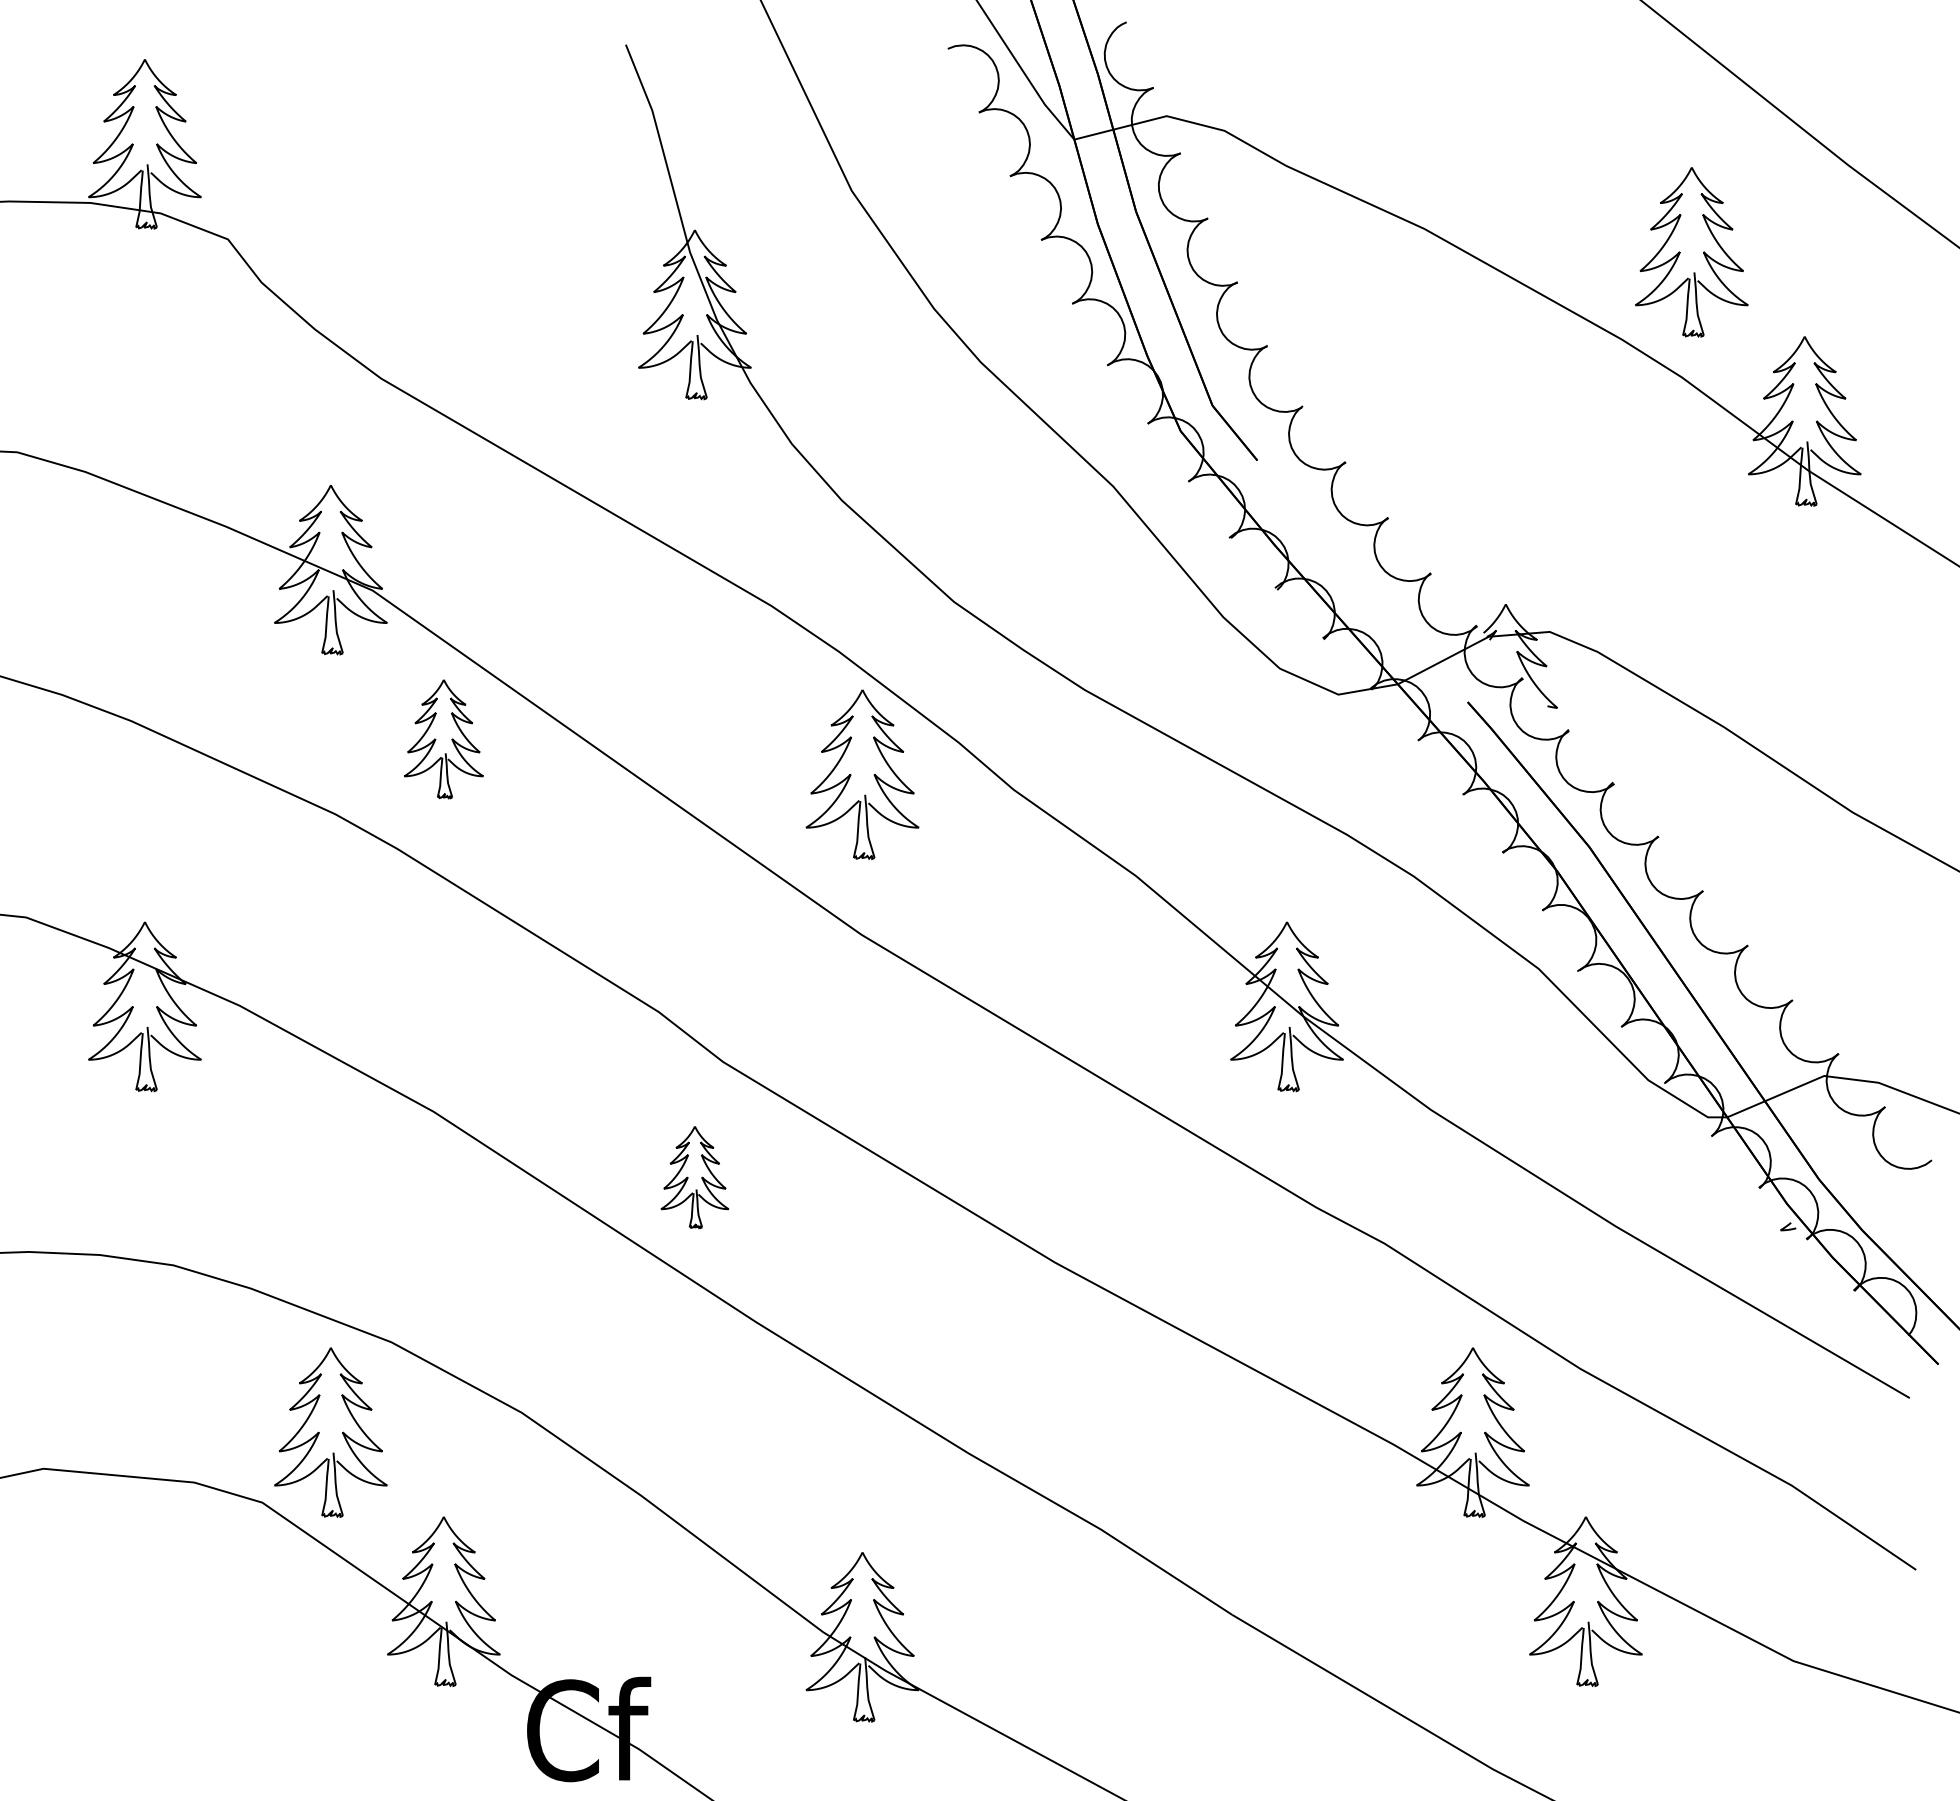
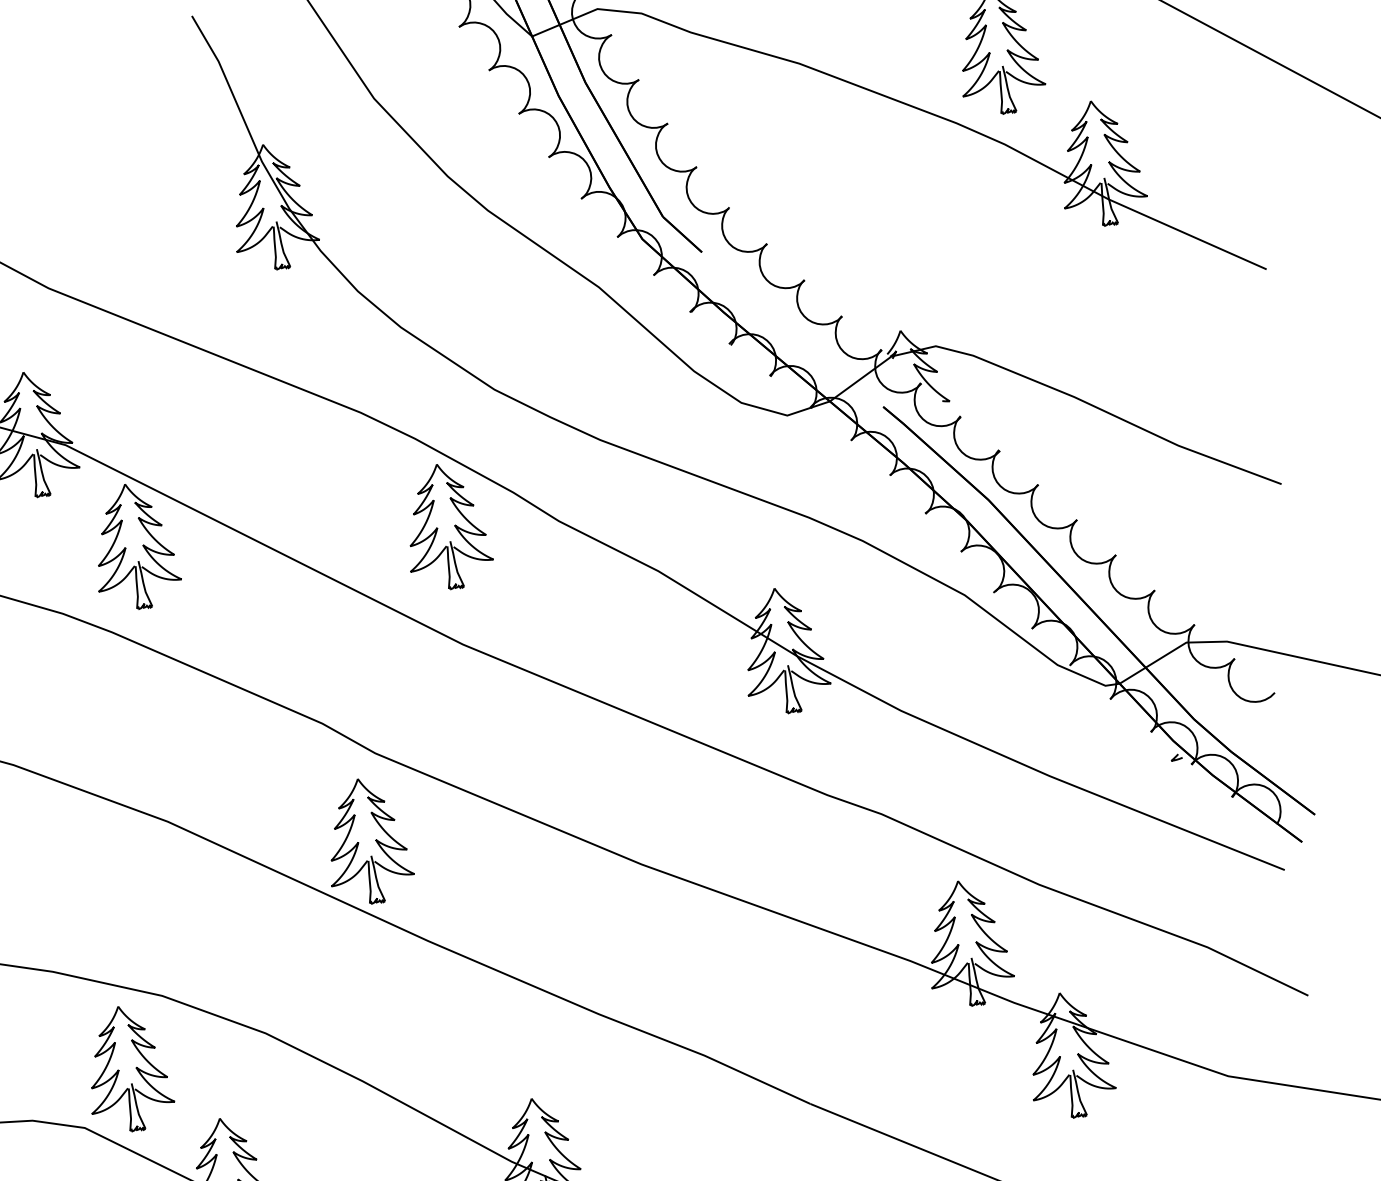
part: (443, 739) -> (134, 546), size x1.43
part: (694, 1177) -> (366, 841), size x1.67

